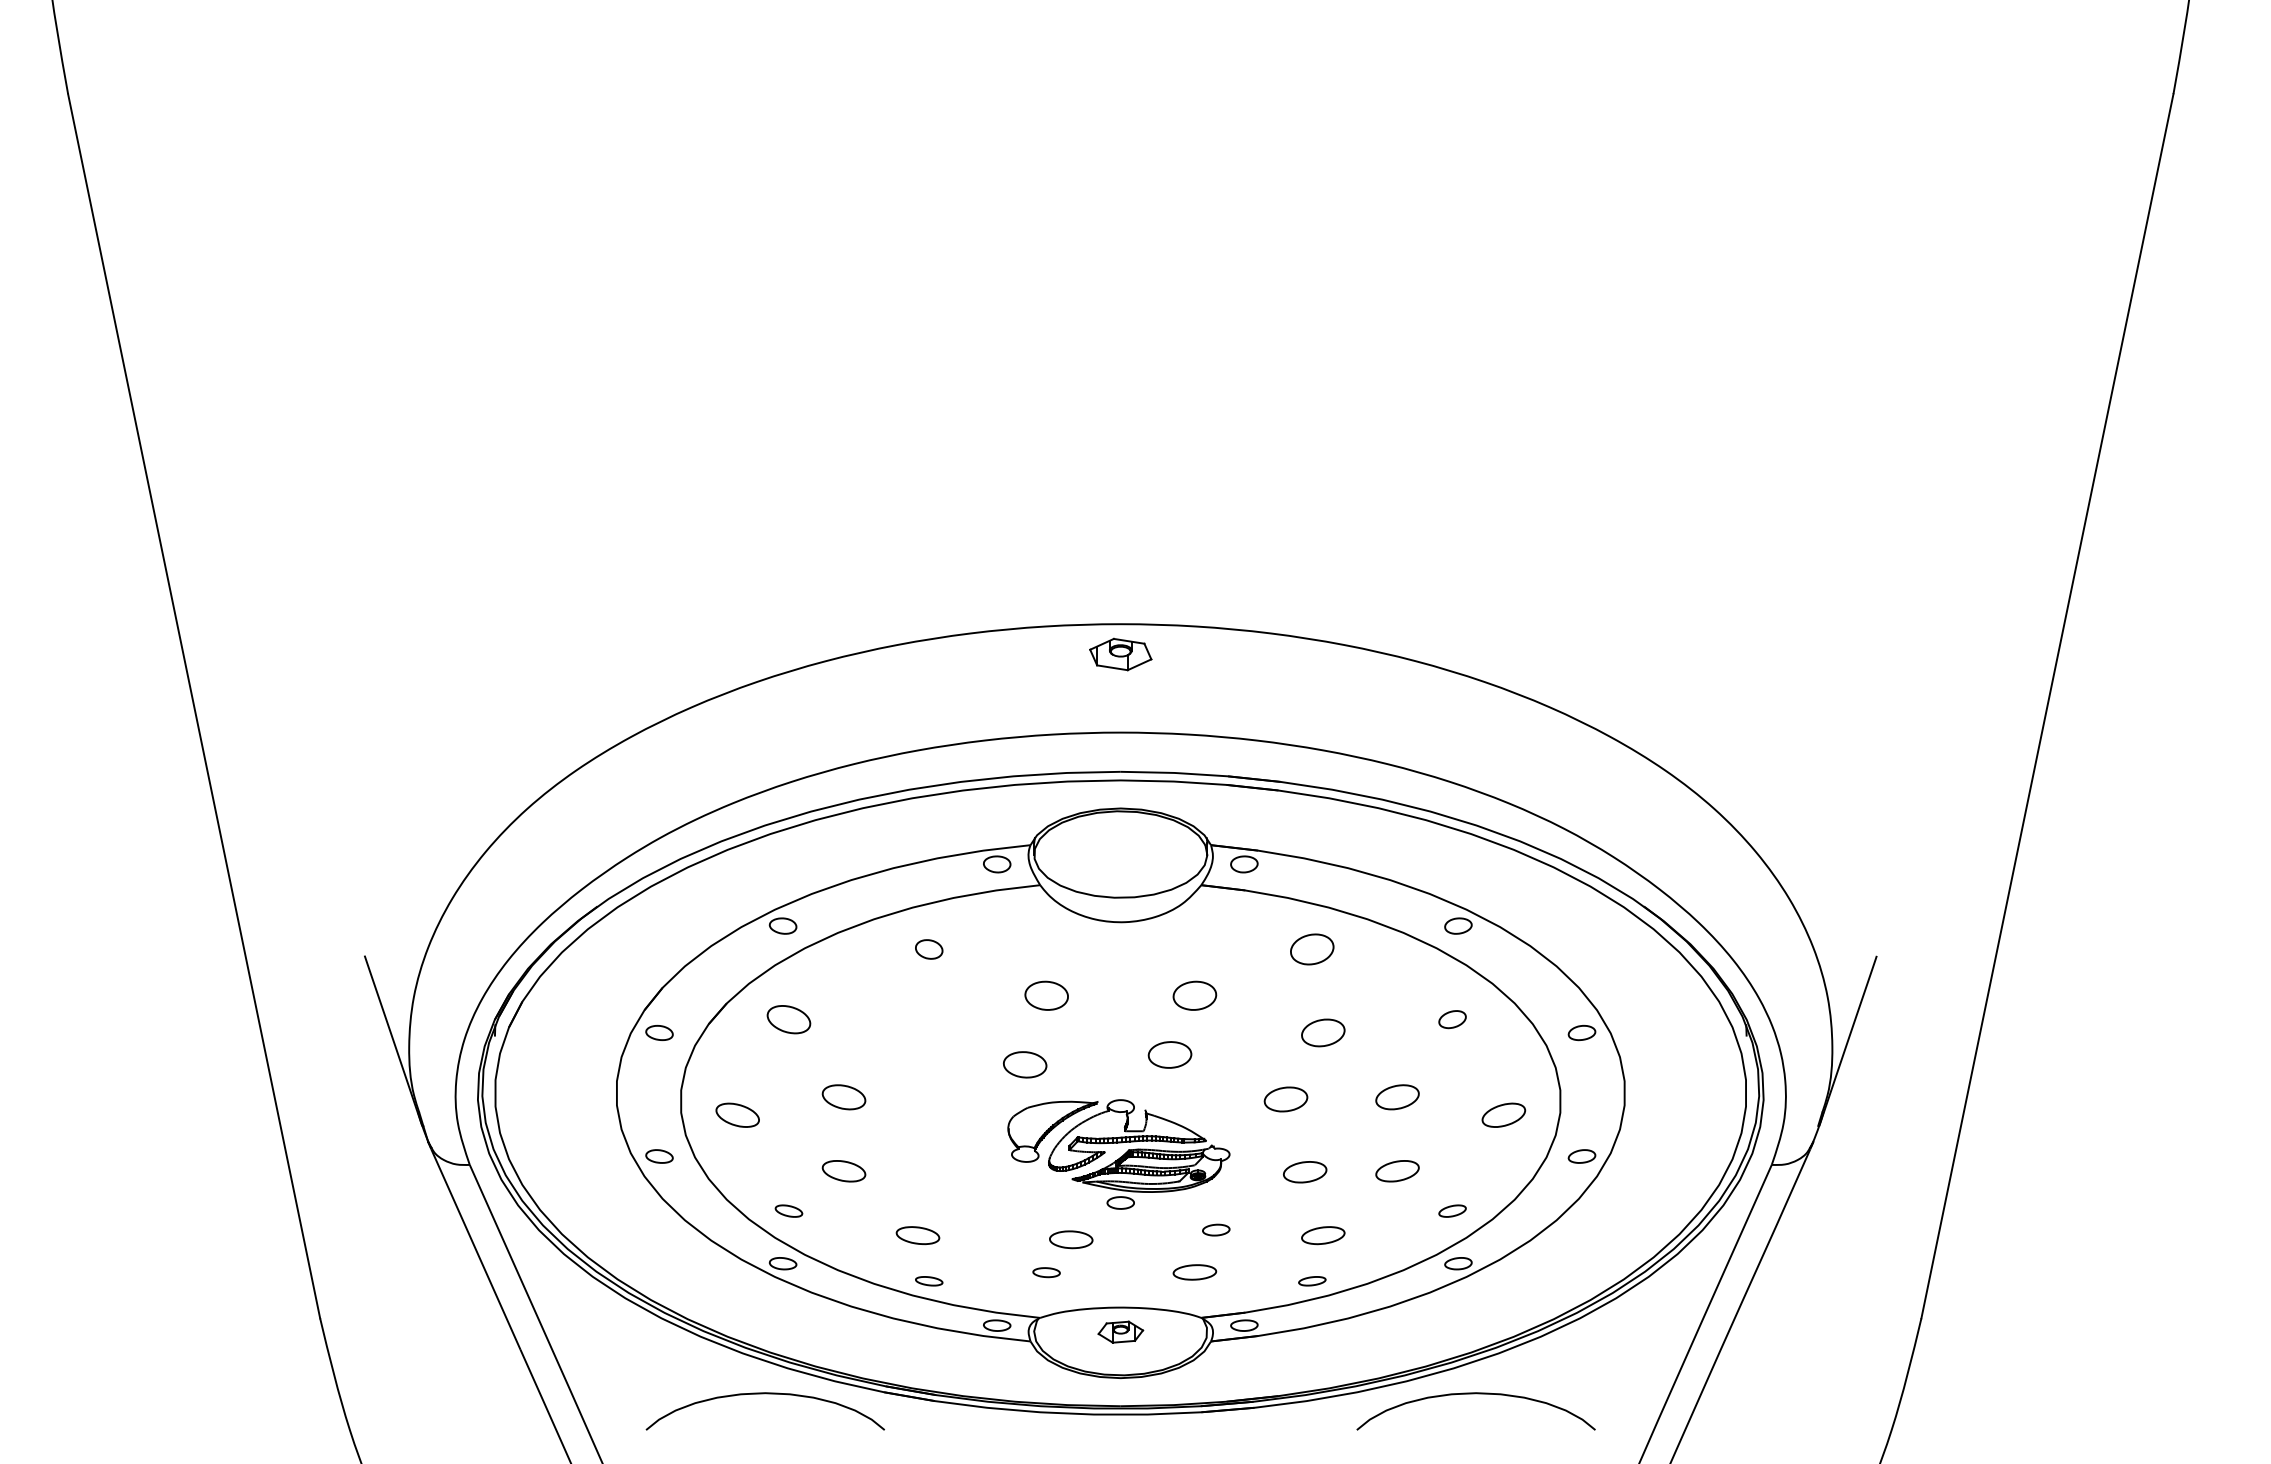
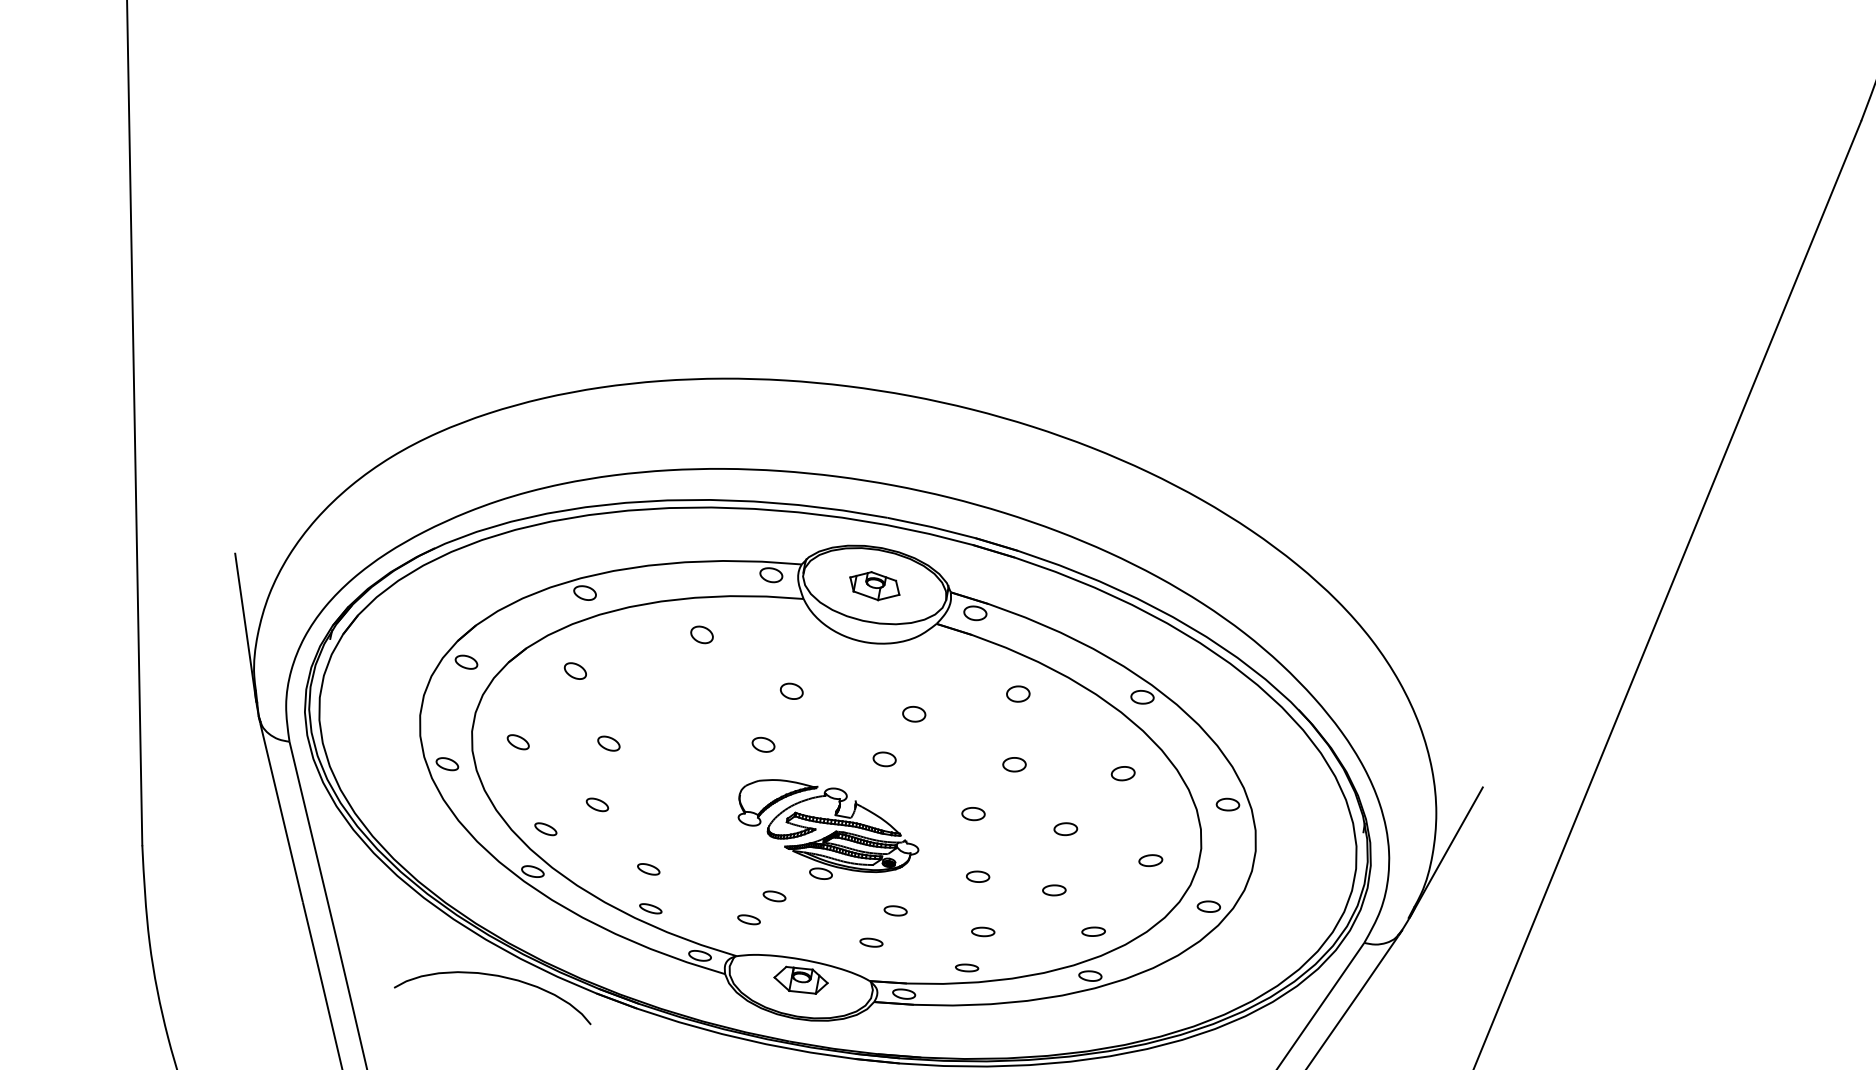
part: (1120, 654) -> (874, 586), moved
part: (1312, 949) -> (1018, 694), size x0.62
part: (1046, 995) -> (791, 691), size x0.62
part: (1194, 995) -> (913, 713), size x0.62
part: (788, 1019) -> (575, 670), size x0.62
part: (1323, 1032) -> (1014, 764), size x0.62
part: (1170, 1055) -> (884, 759), size x0.62
part: (1025, 1064) -> (763, 744), size x0.62
part: (843, 1096) -> (608, 743), size x0.62
part: (1397, 1096) -> (1065, 828), size x0.62
part: (1286, 1099) -> (973, 813), size x0.62
part: (737, 1115) -> (518, 742), size x0.62
part: (1503, 1115) -> (1150, 860), size x0.62
part: (843, 1171) -> (597, 804), size x0.62
part: (1305, 1171) -> (978, 876), size x0.62
part: (1397, 1171) -> (1054, 890), size x0.62
part: (918, 1235) -> (649, 869), size x0.62
part: (1323, 1235) -> (983, 931), size x0.62
part: (1071, 1239) -> (774, 896), size x0.62
part: (1194, 1272) -> (871, 942), size x0.62
part: (1120, 1332) -> (800, 980), size x1.43

